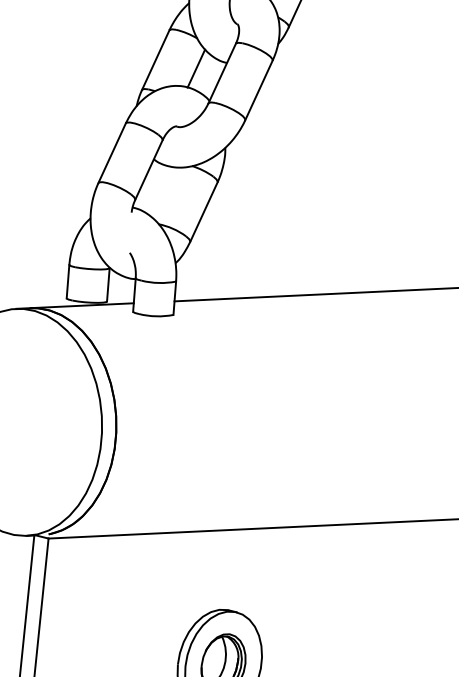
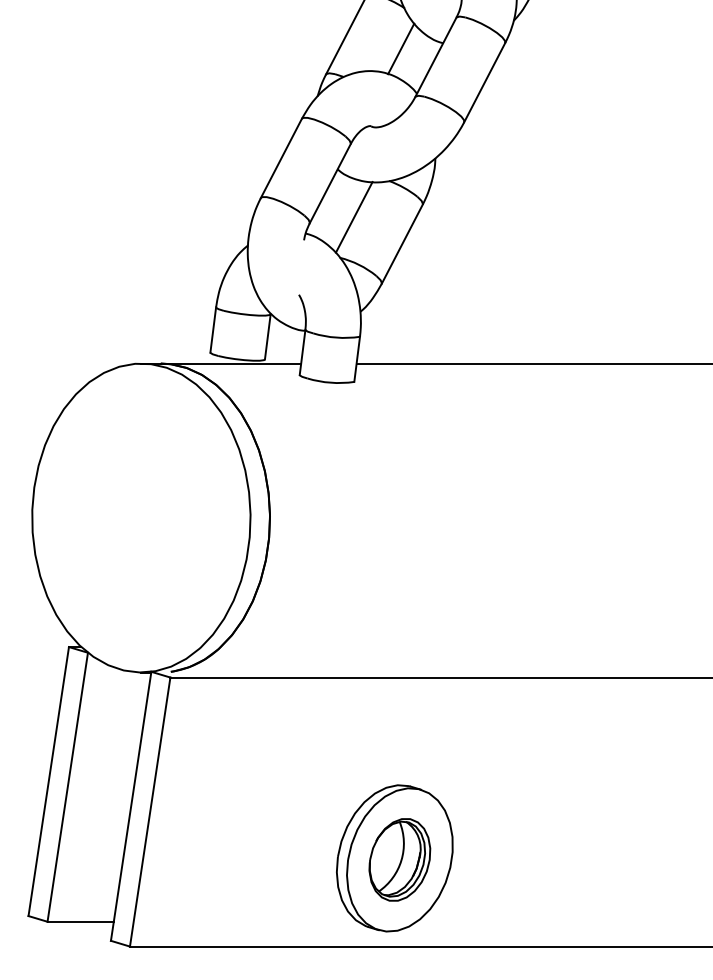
line: (167, 194) -> (353, 217), added

